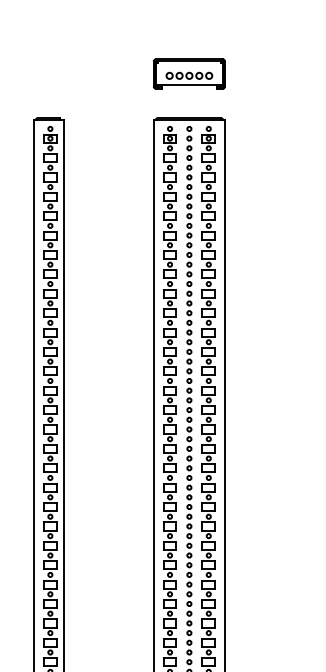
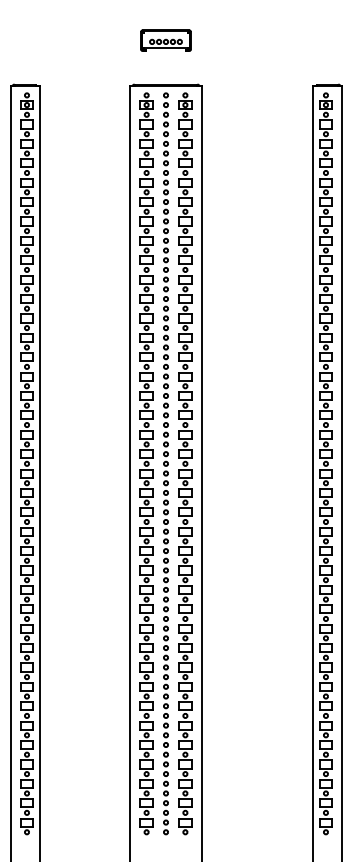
part: (188, 74) -> (165, 40), size x0.7

